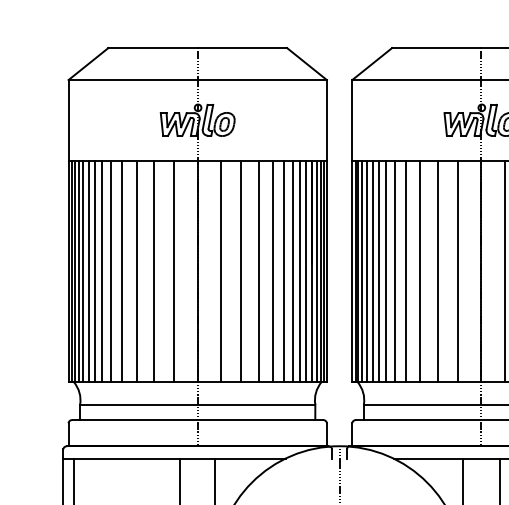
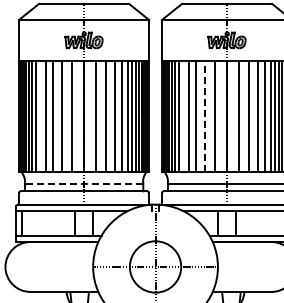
line: (111, 271) -> (40, 116), removed
line: (395, 271) -> (183, 116), removed
line: (438, 271) -> (205, 116), solid -> dashed
line: (196, 404) -> (83, 183), solid -> dashed

